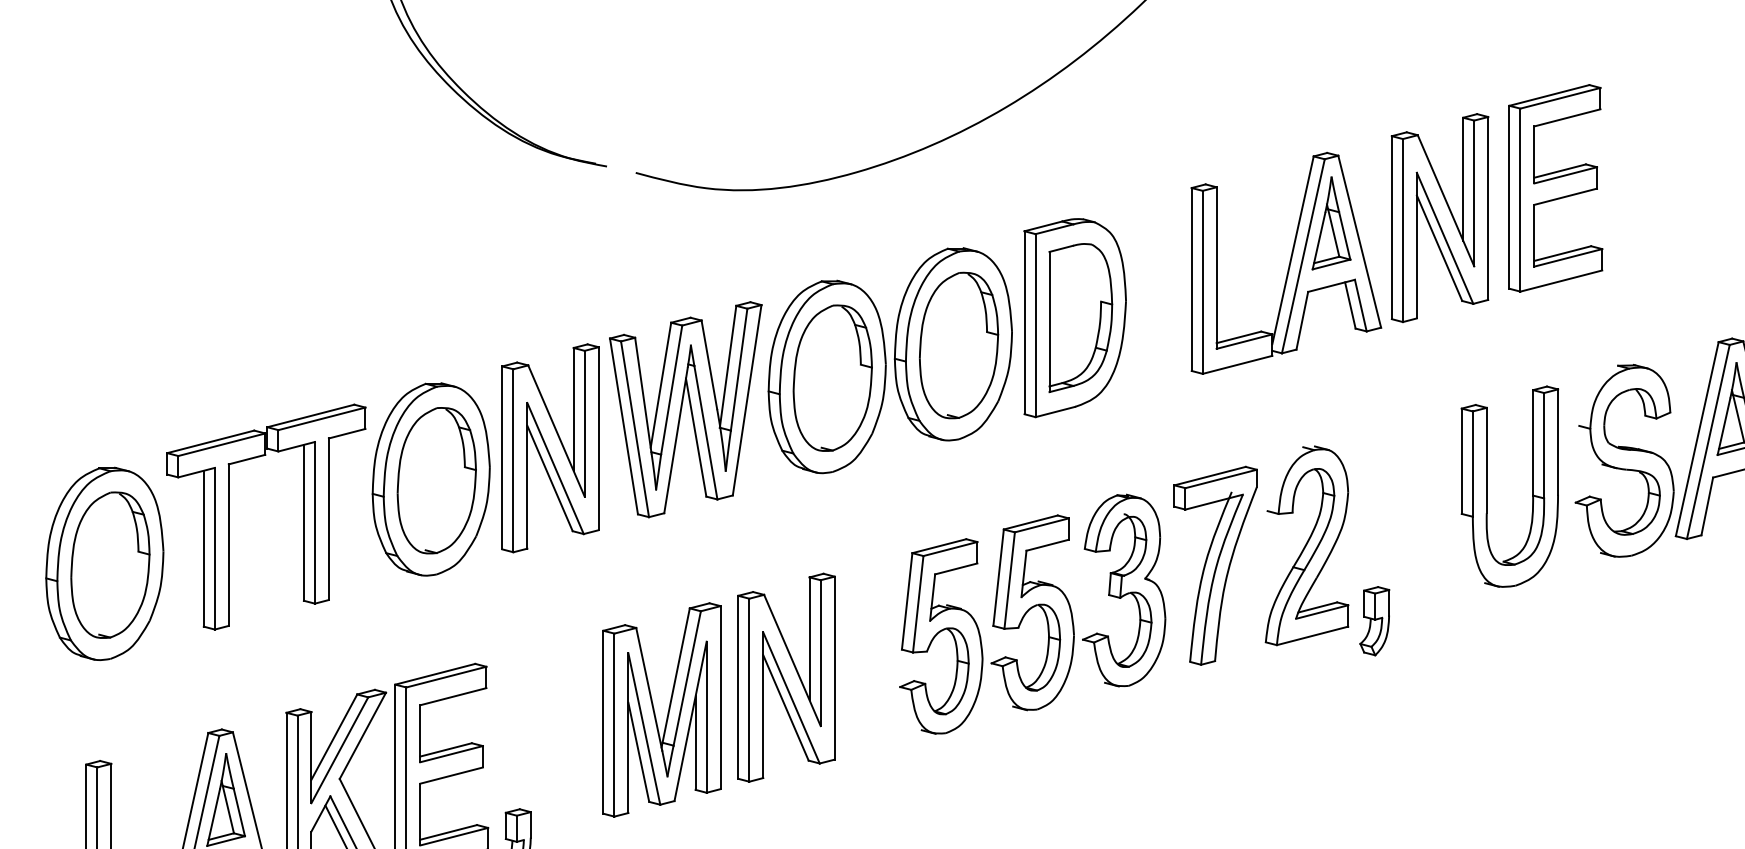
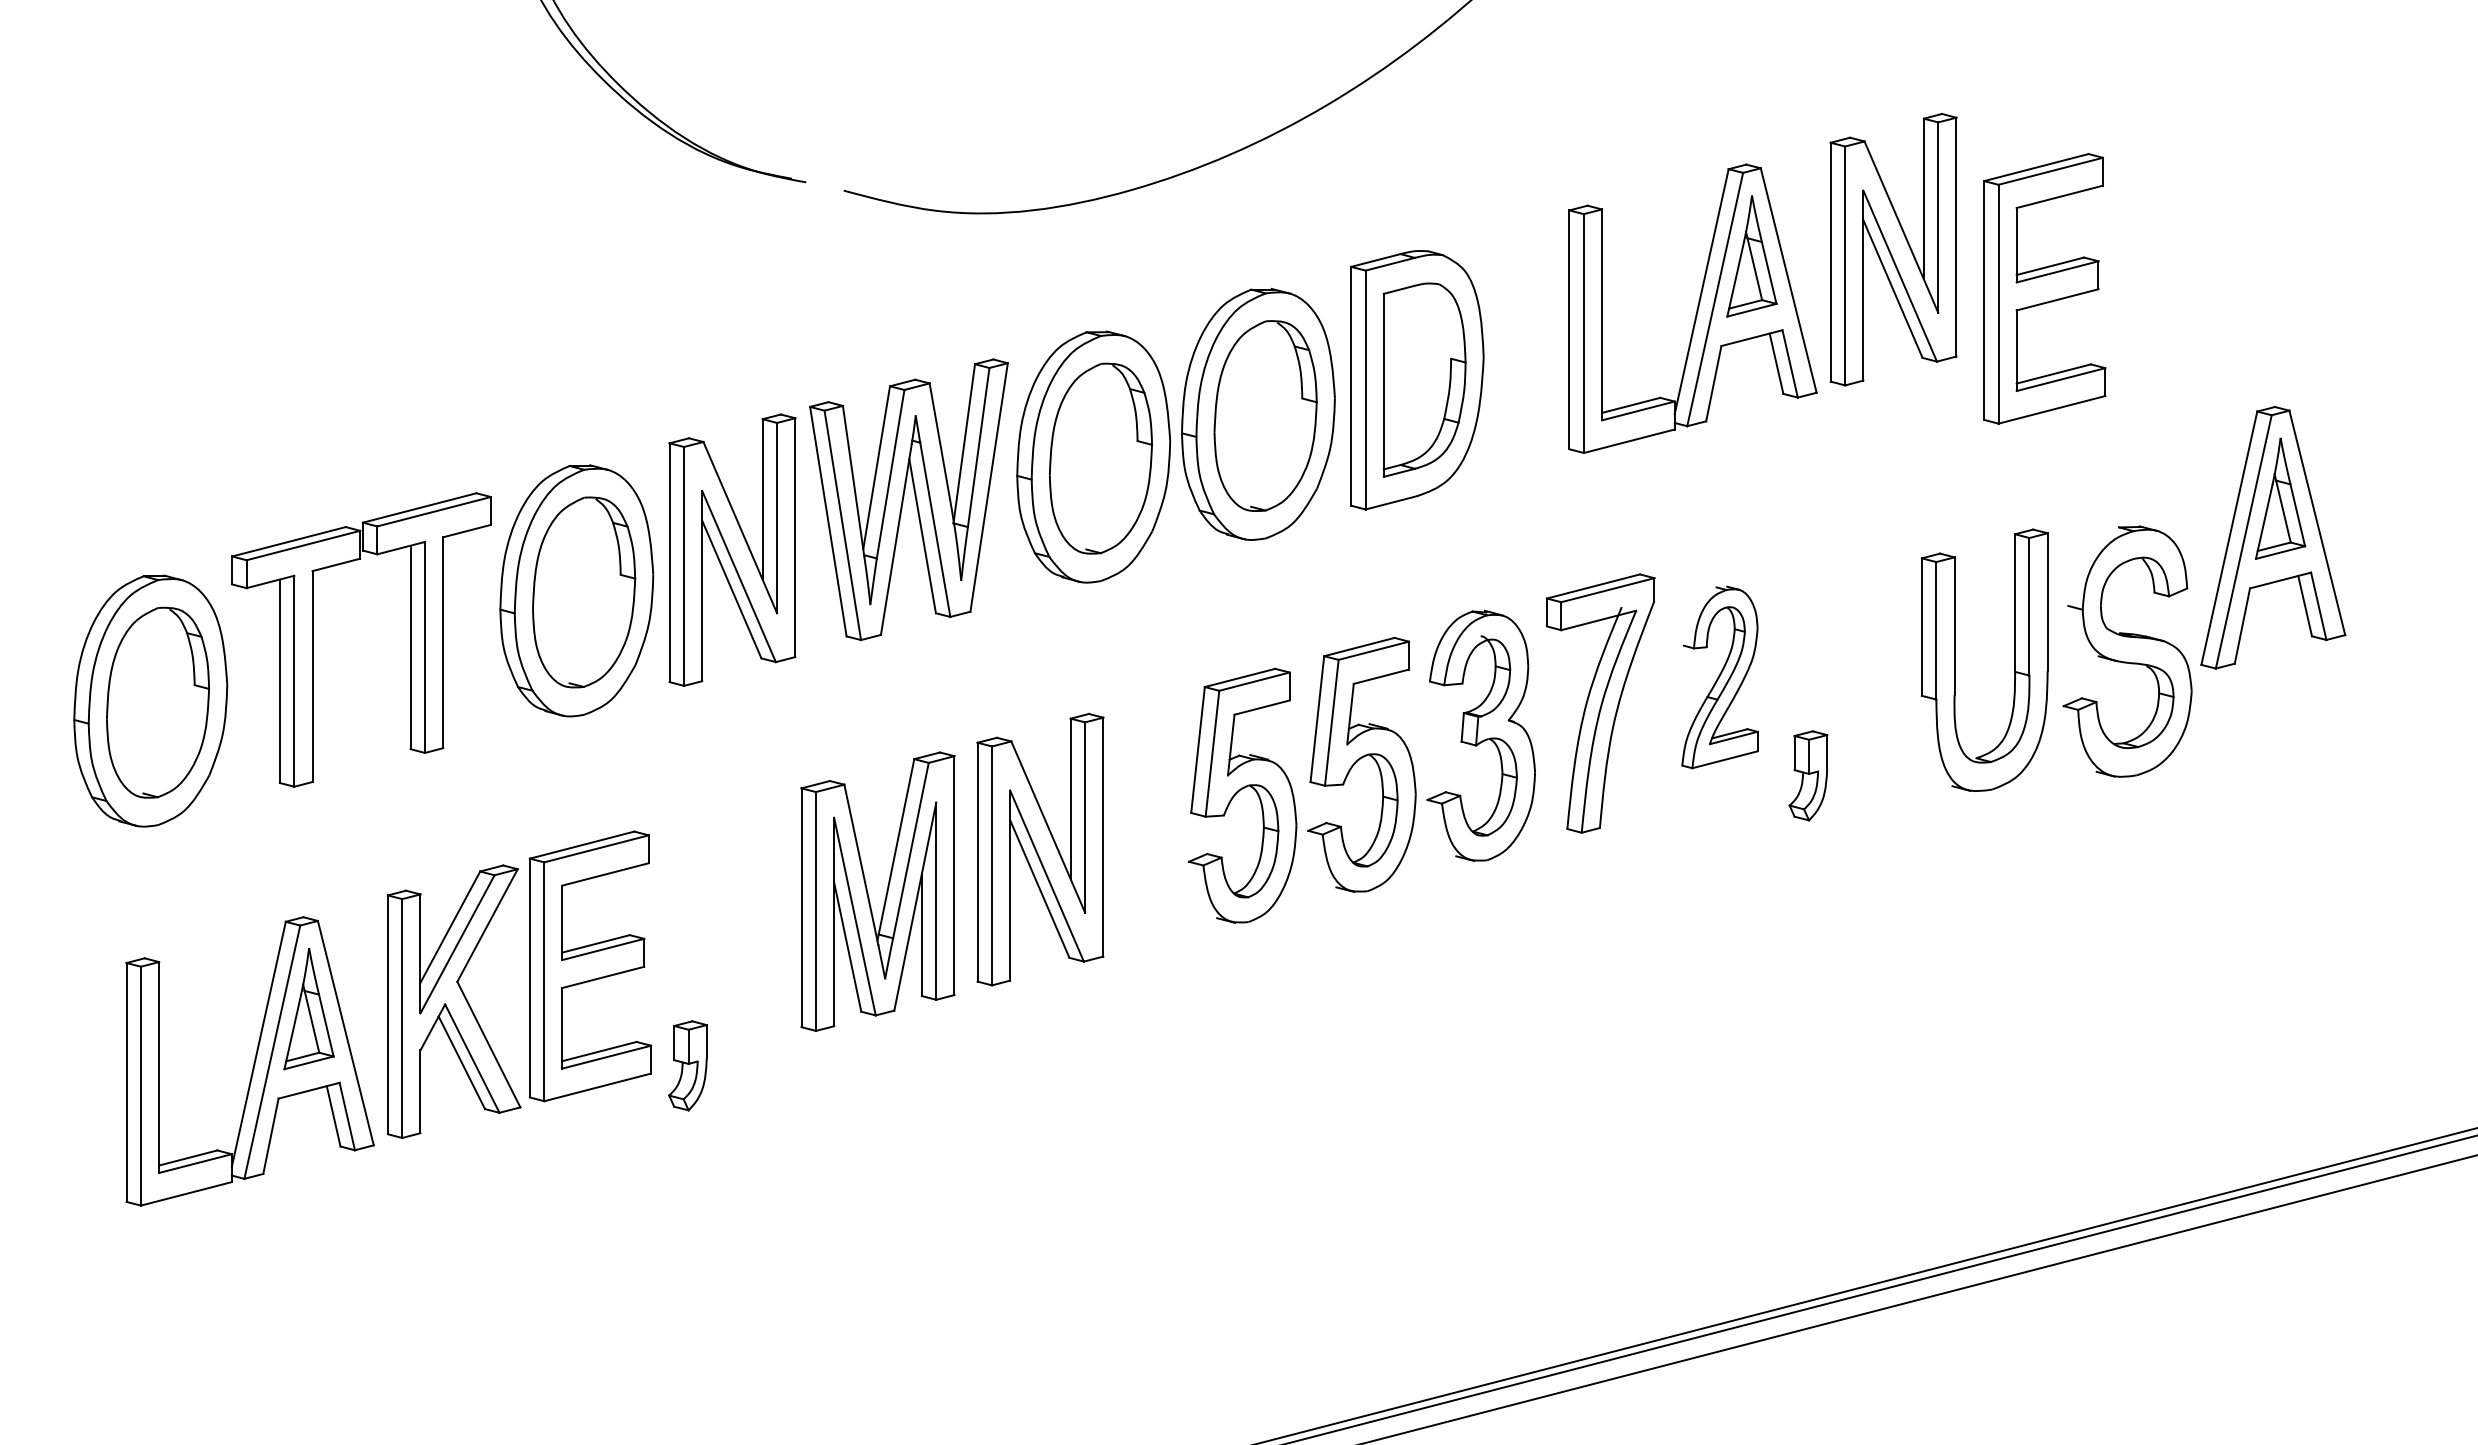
part: (1555, 188) -> (2044, 288), moved
part: (1624, 460) -> (2127, 651), moved
part: (1487, 486) -> (1955, 659), moved
part: (1306, 545) -> (1719, 677), size x0.7

